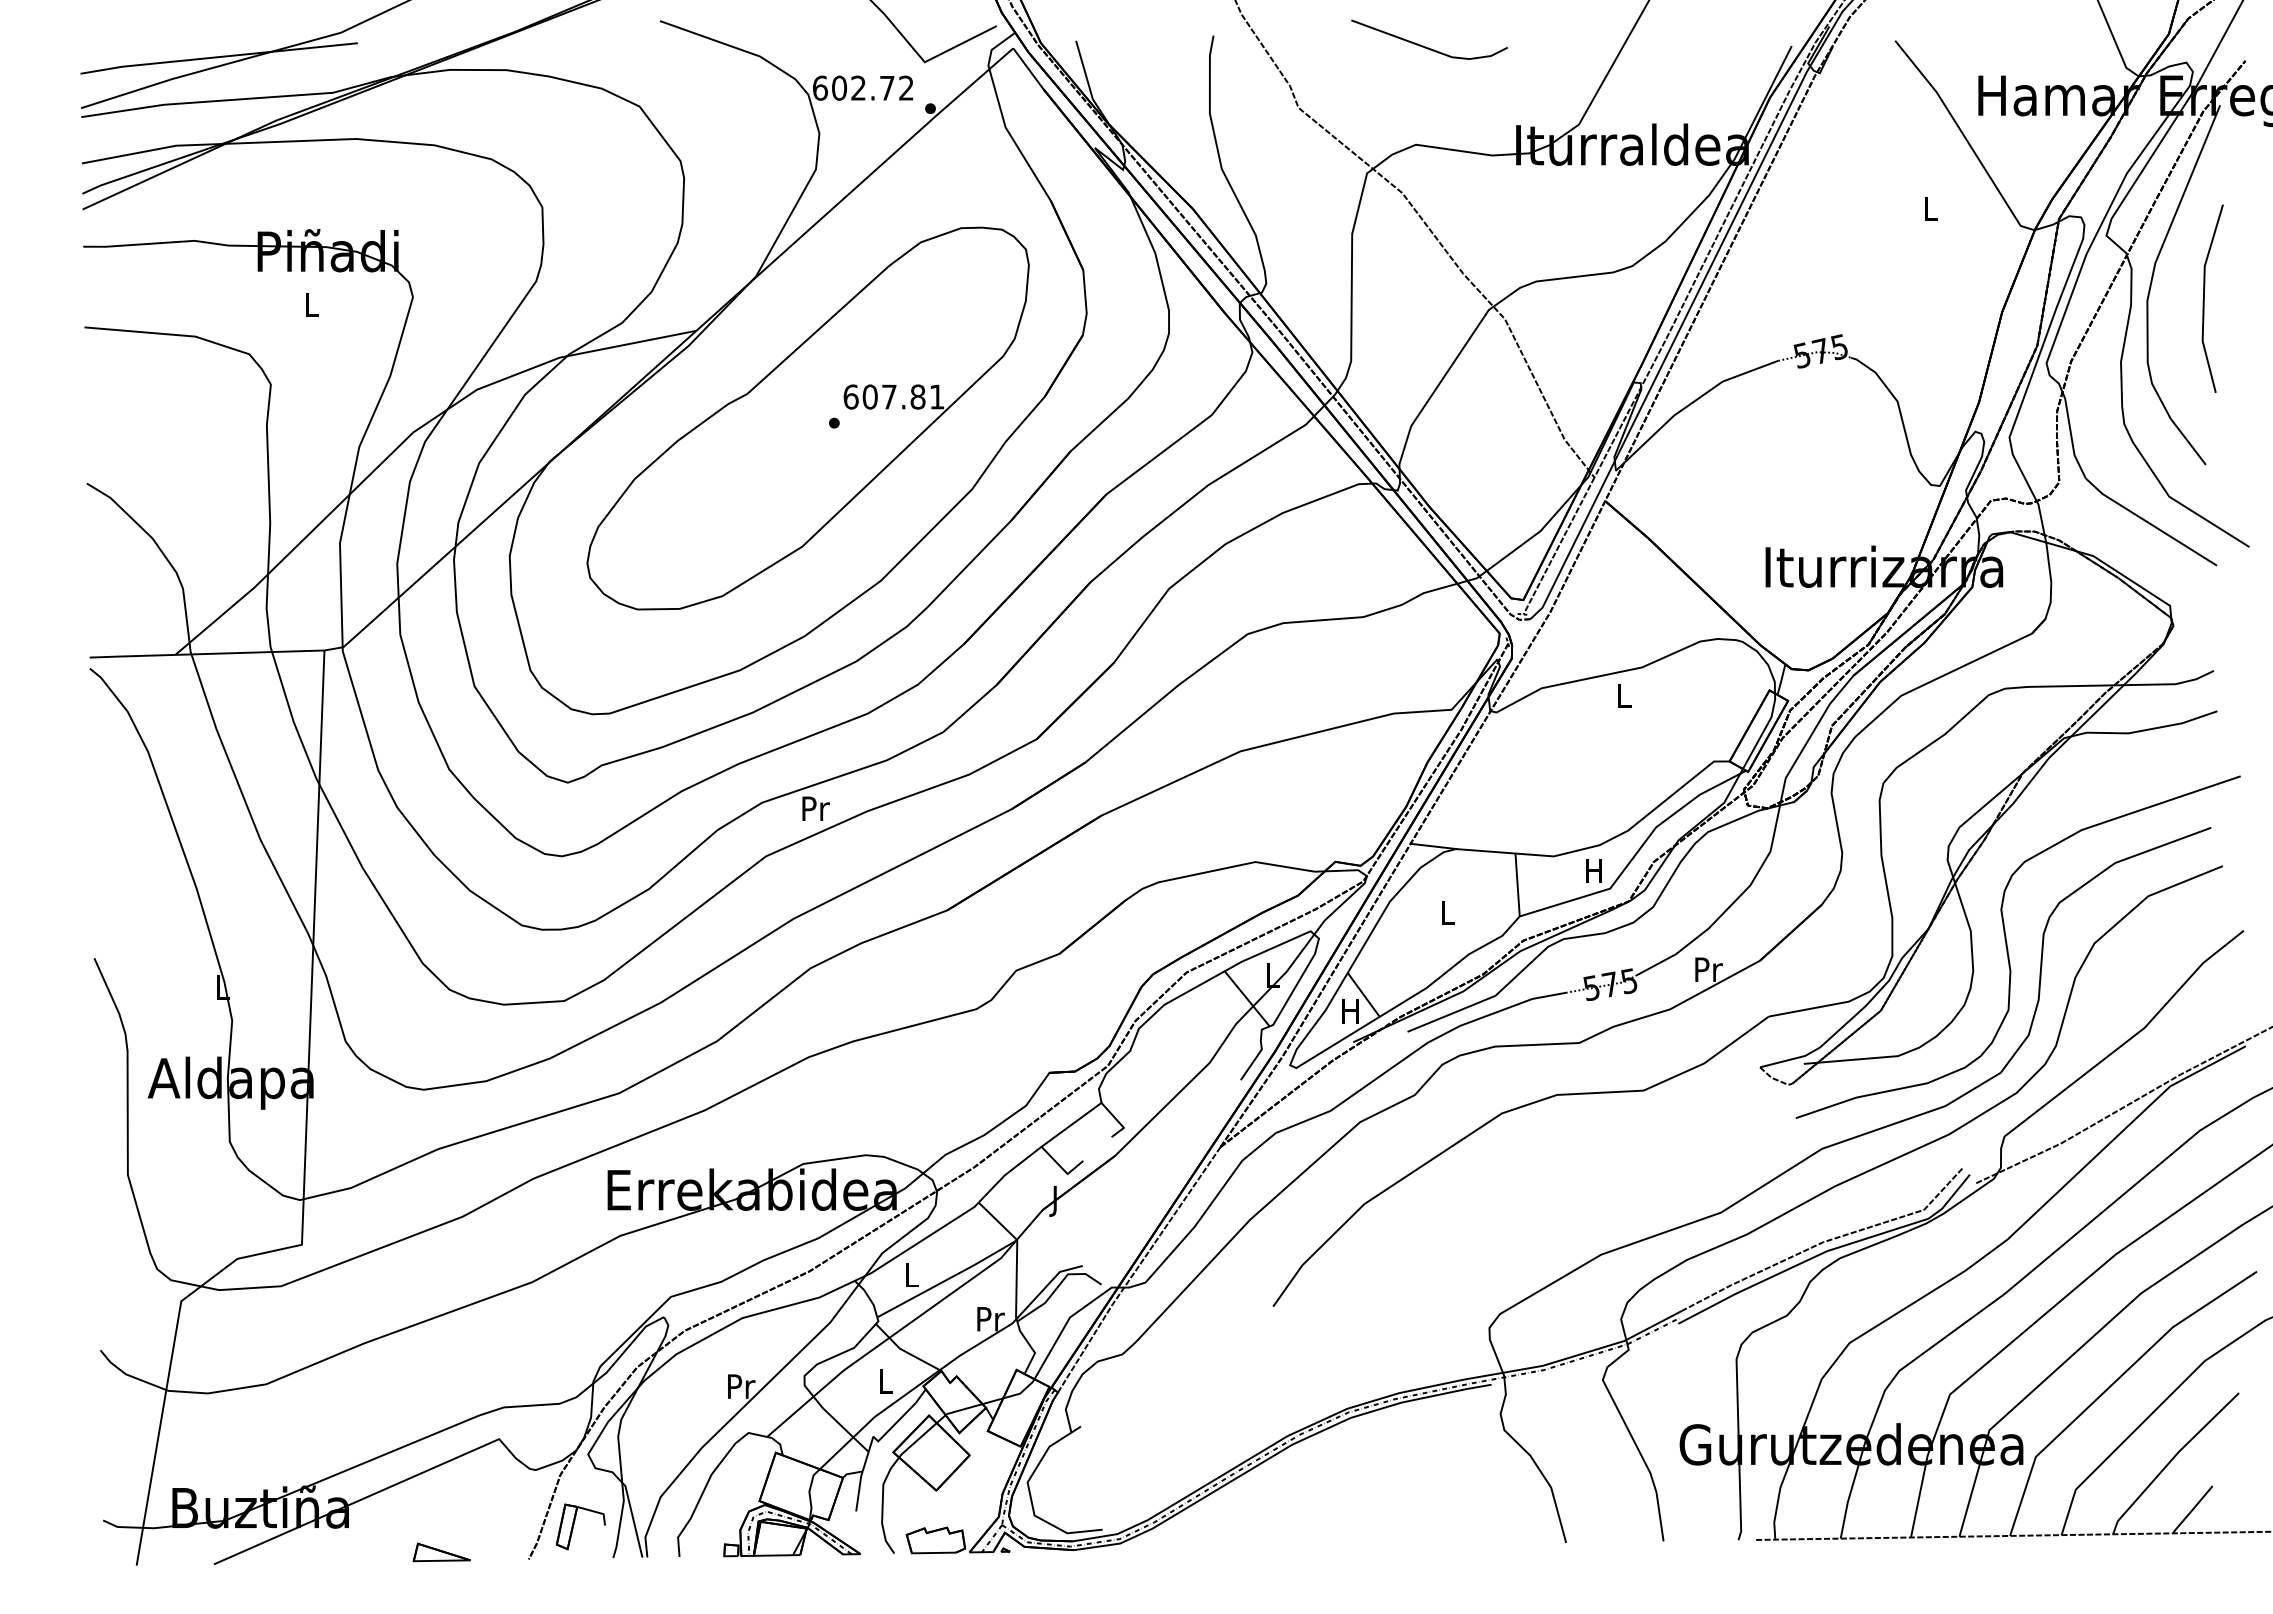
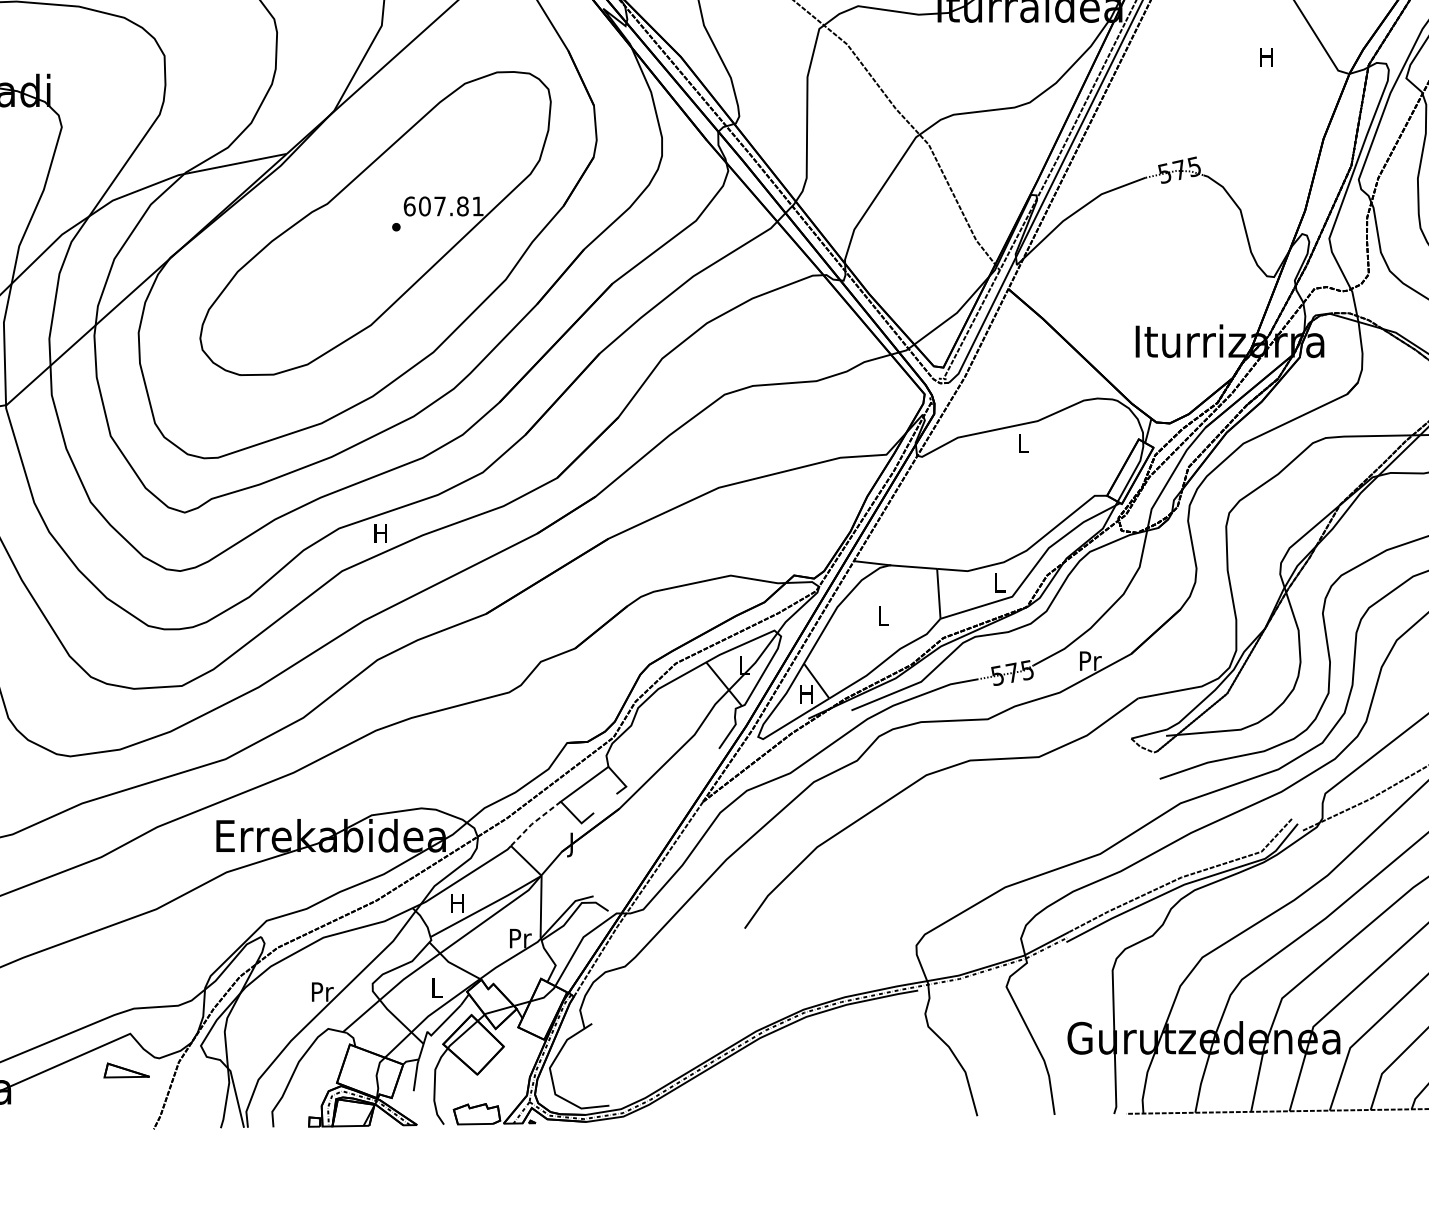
text: (1930, 208) -> (1266, 56), L -> H
text: (815, 808) -> (381, 533), Pr -> H
text: (1593, 870) -> (999, 582), H -> L
line: (1007, 1172) -> (533, 822), solid -> dashed
text: (911, 1274) -> (457, 903), L -> H
part: (574, 1524) -> (190, 1101), removed
part: (441, 1552) -> (126, 1070), moved

